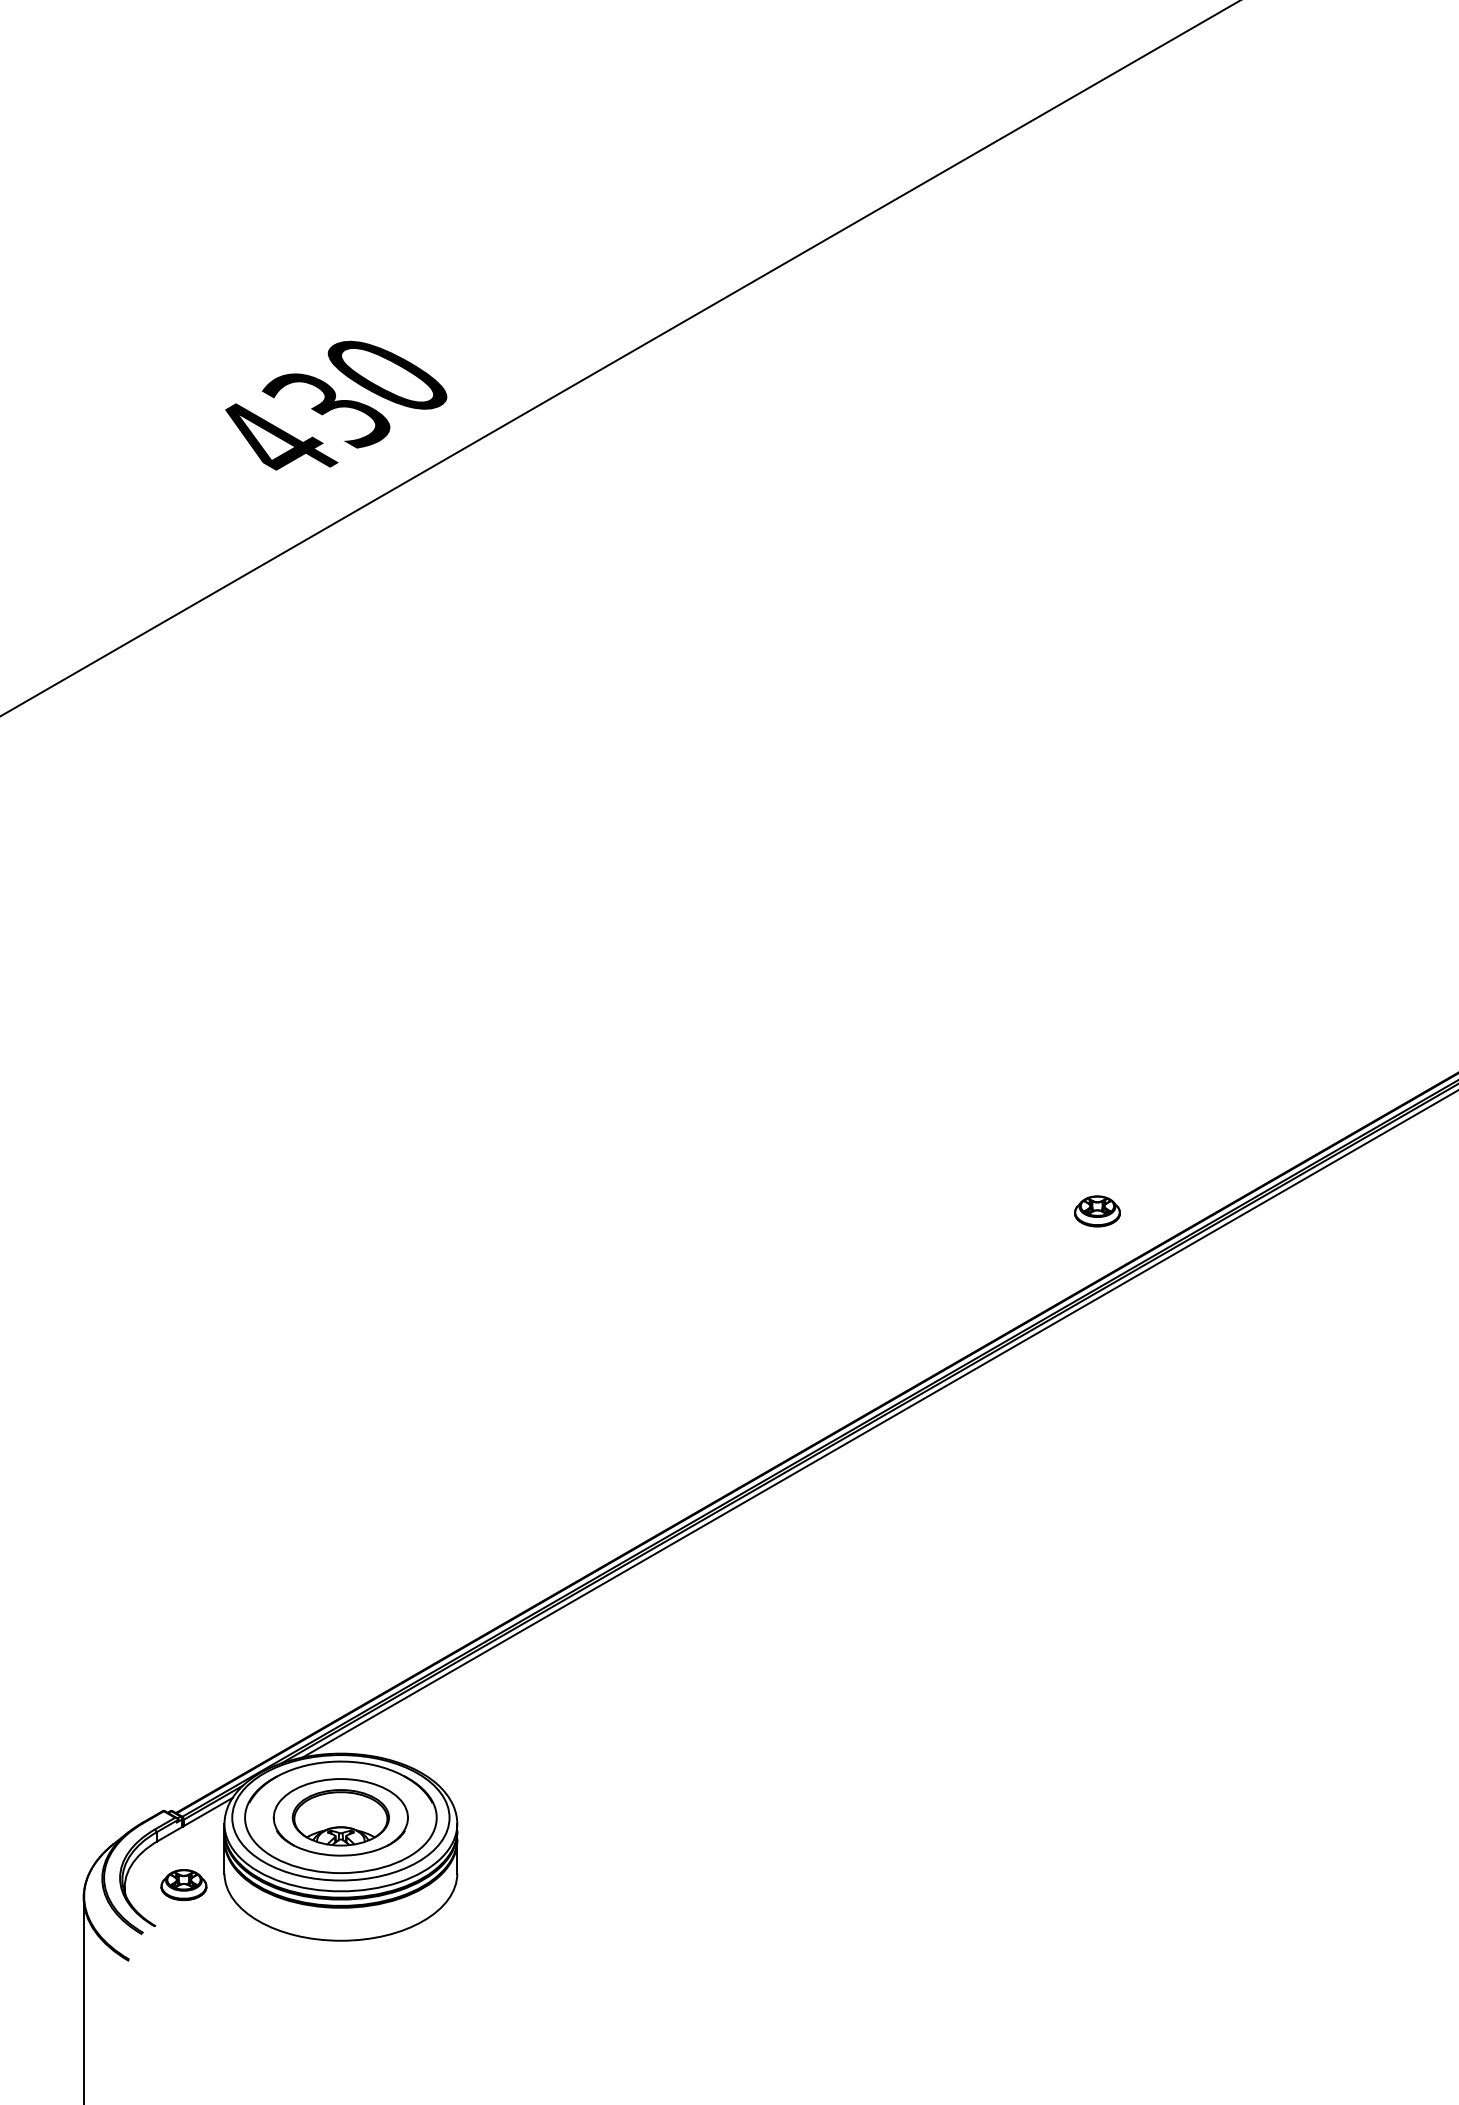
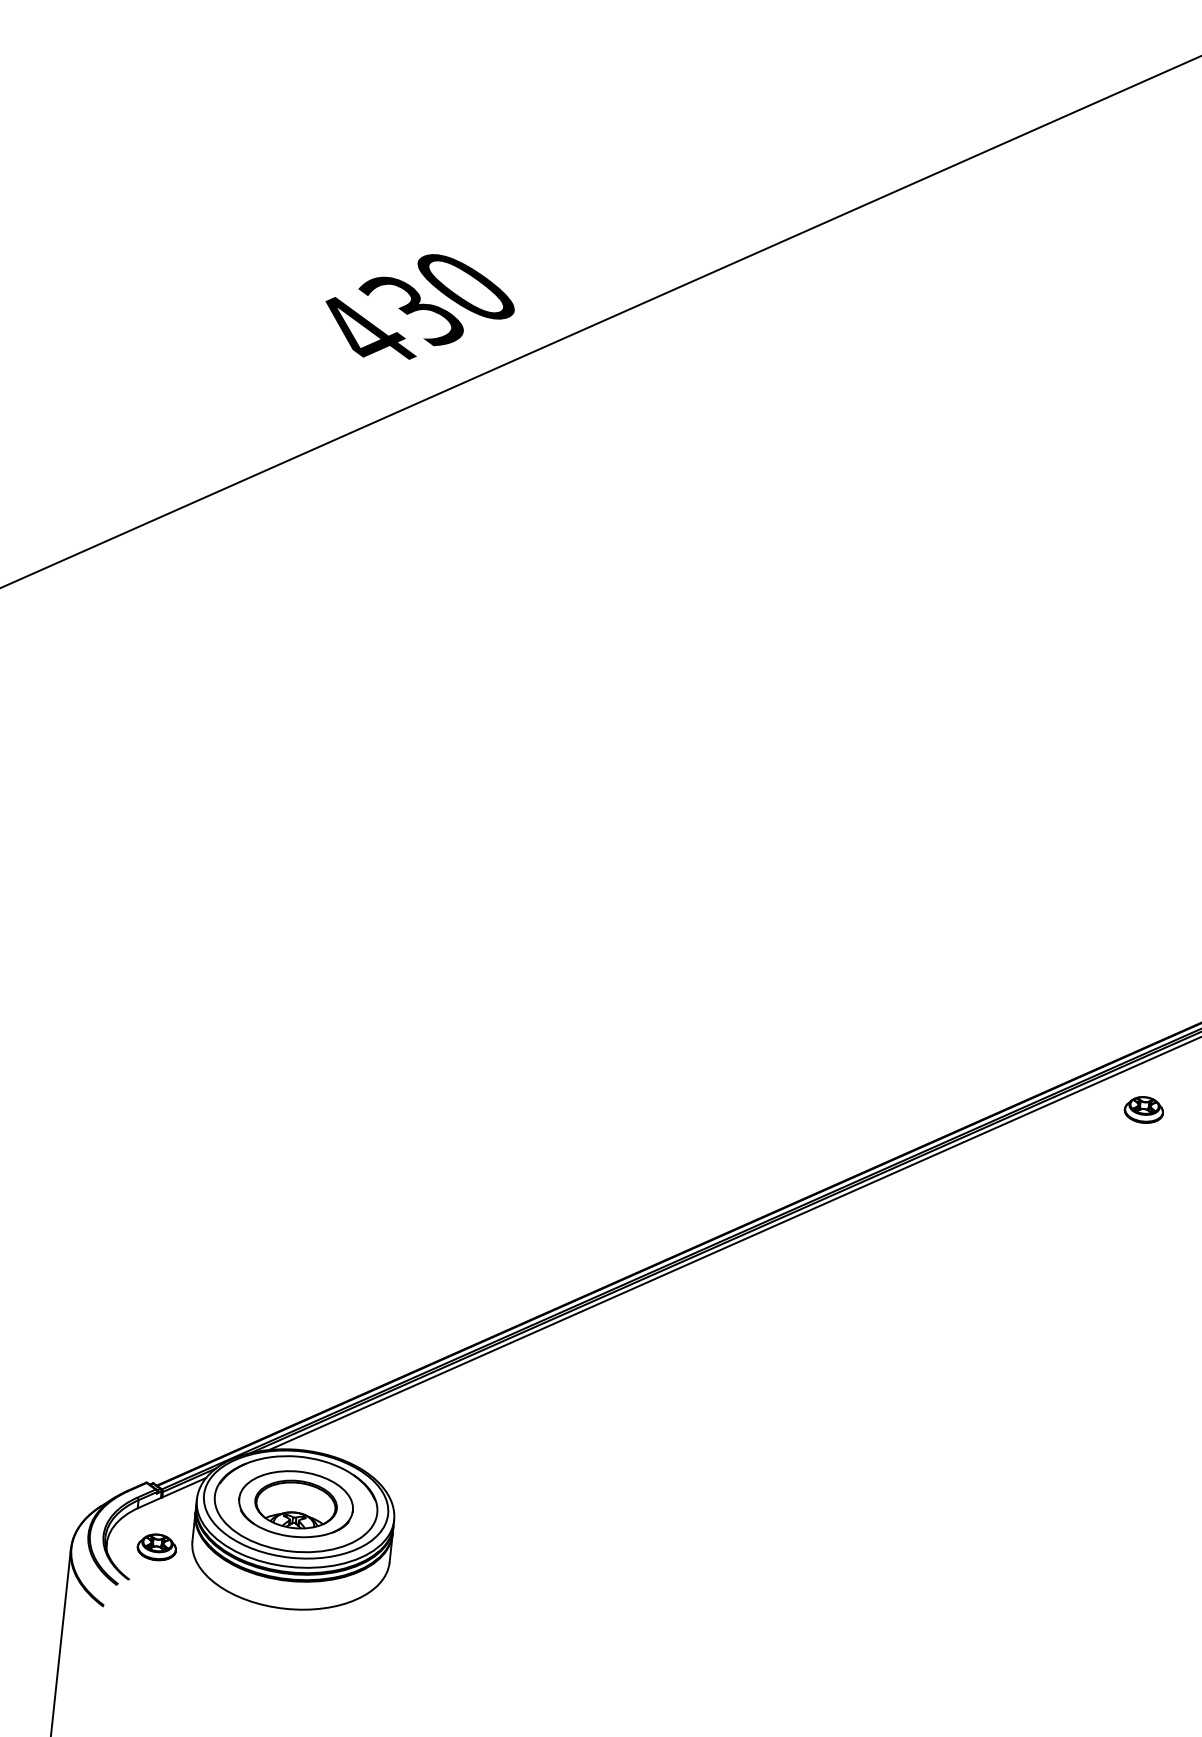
part: (1097, 1211) -> (1144, 1110), moved

